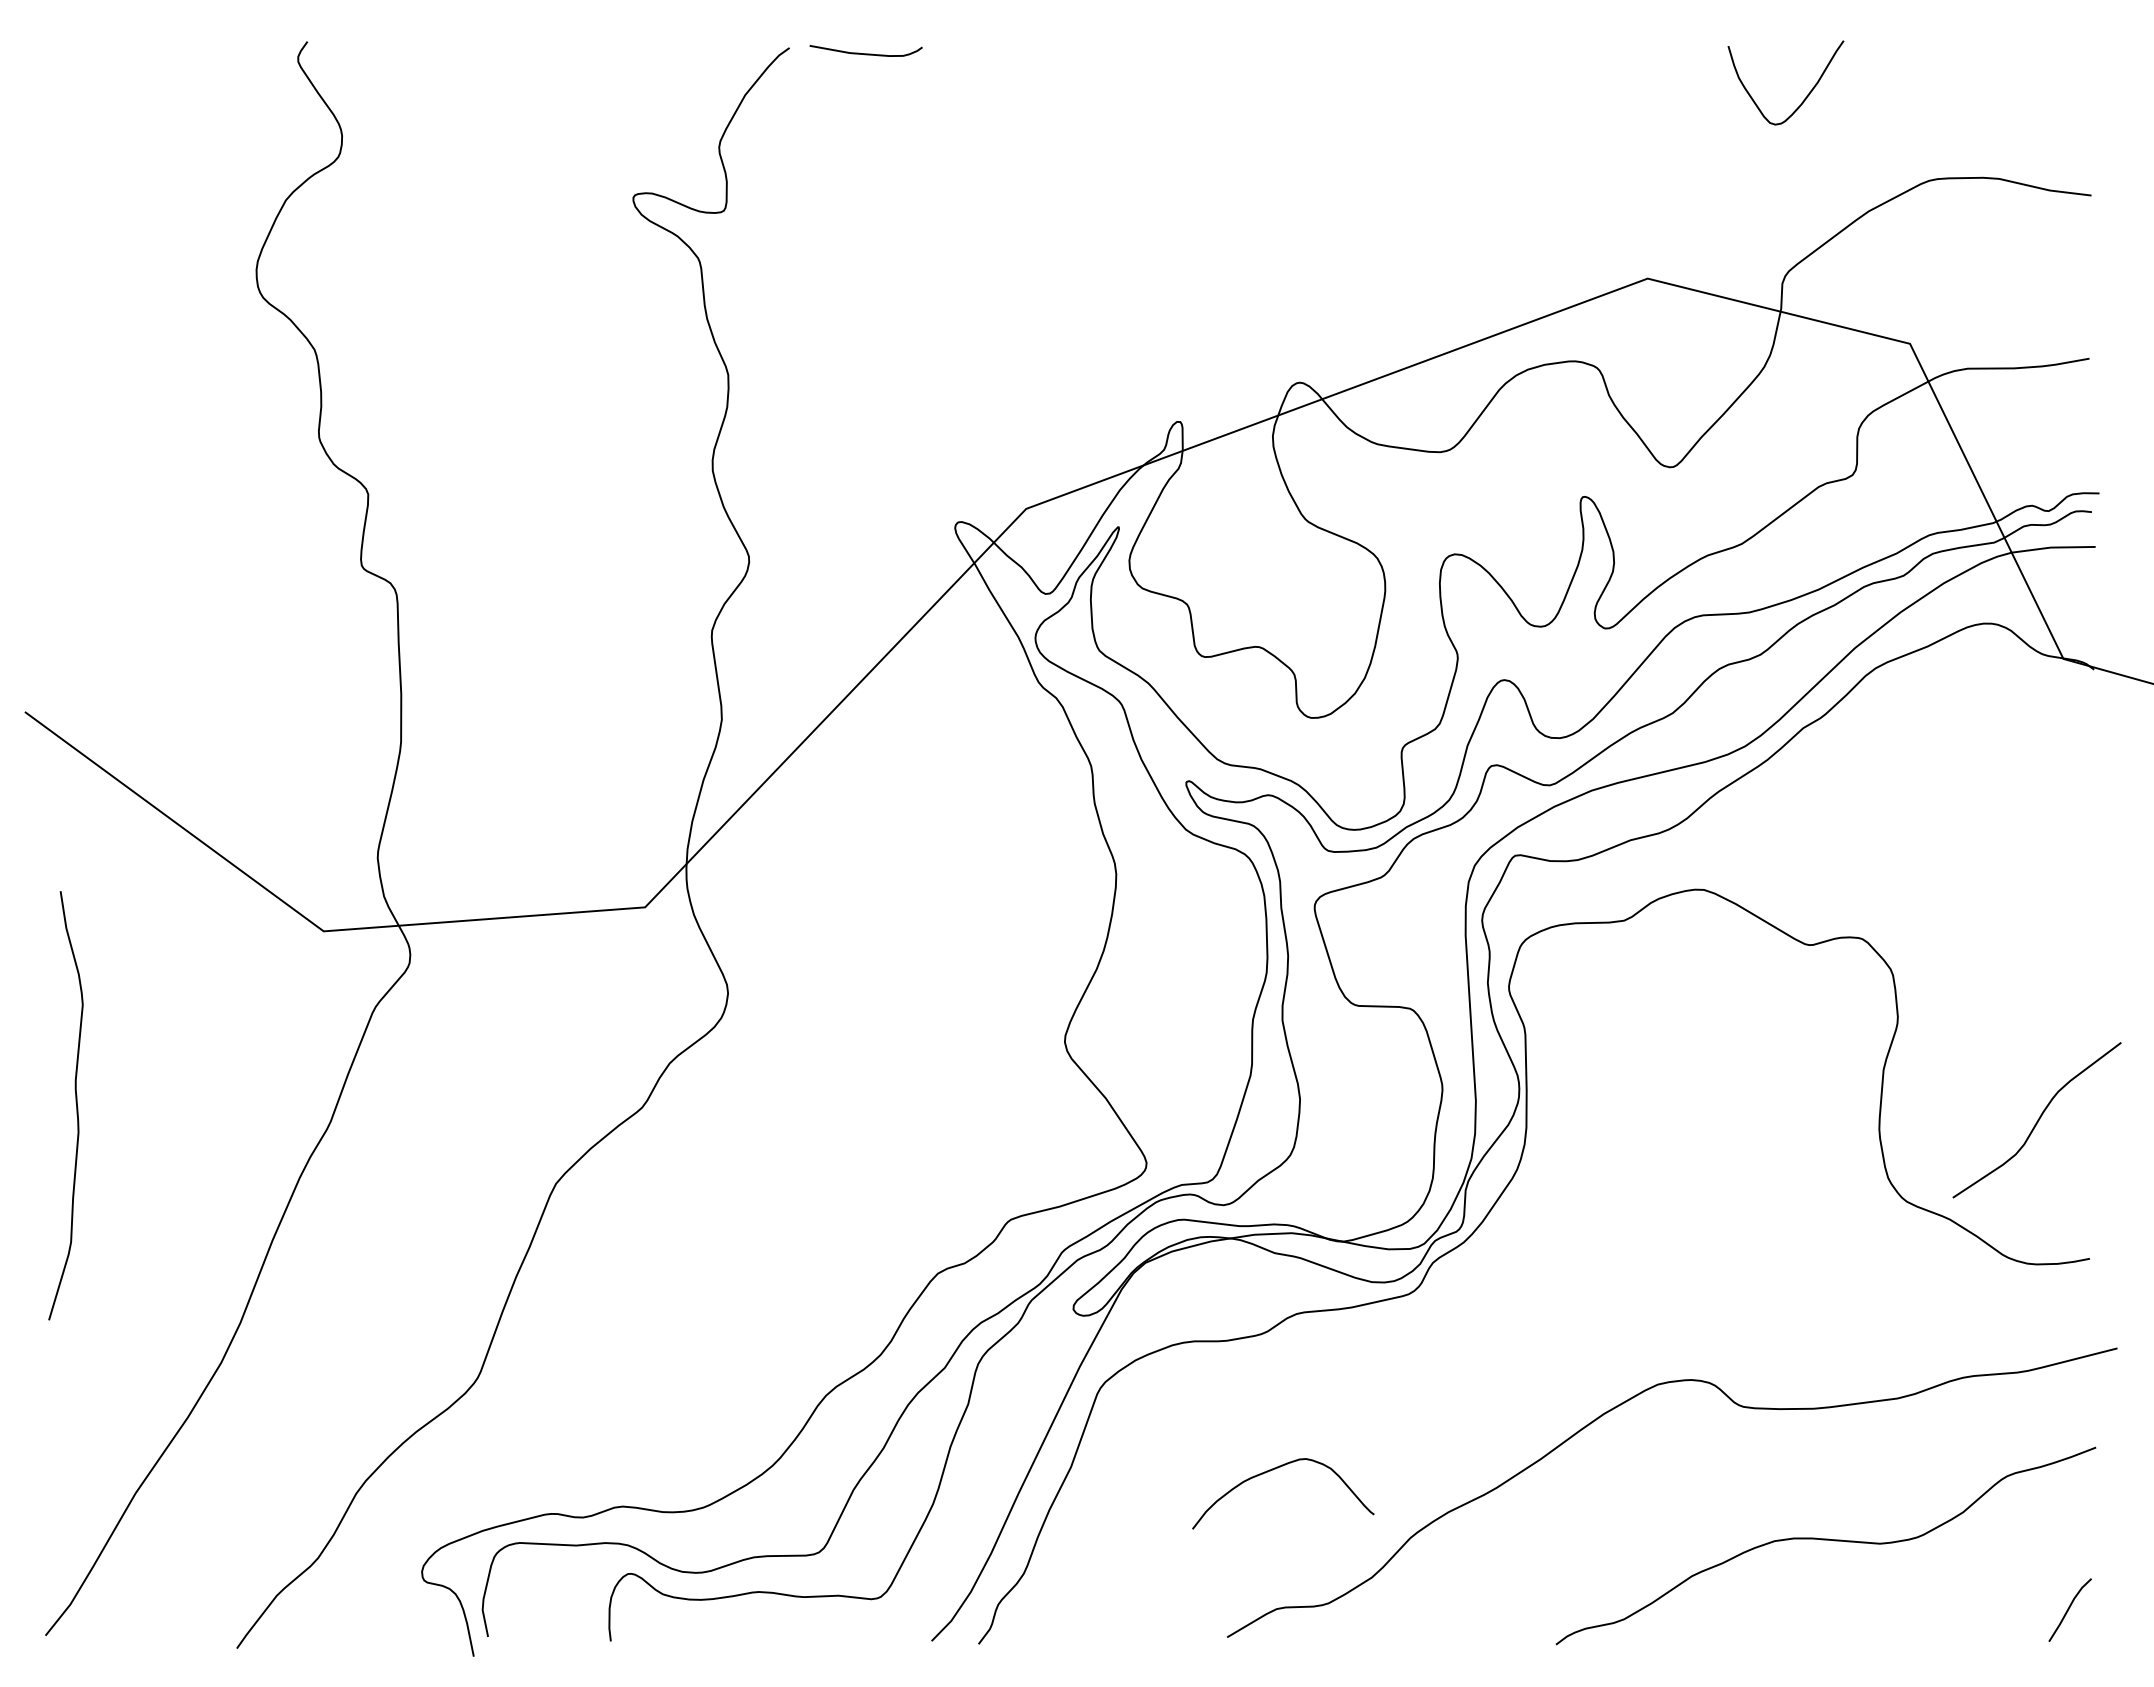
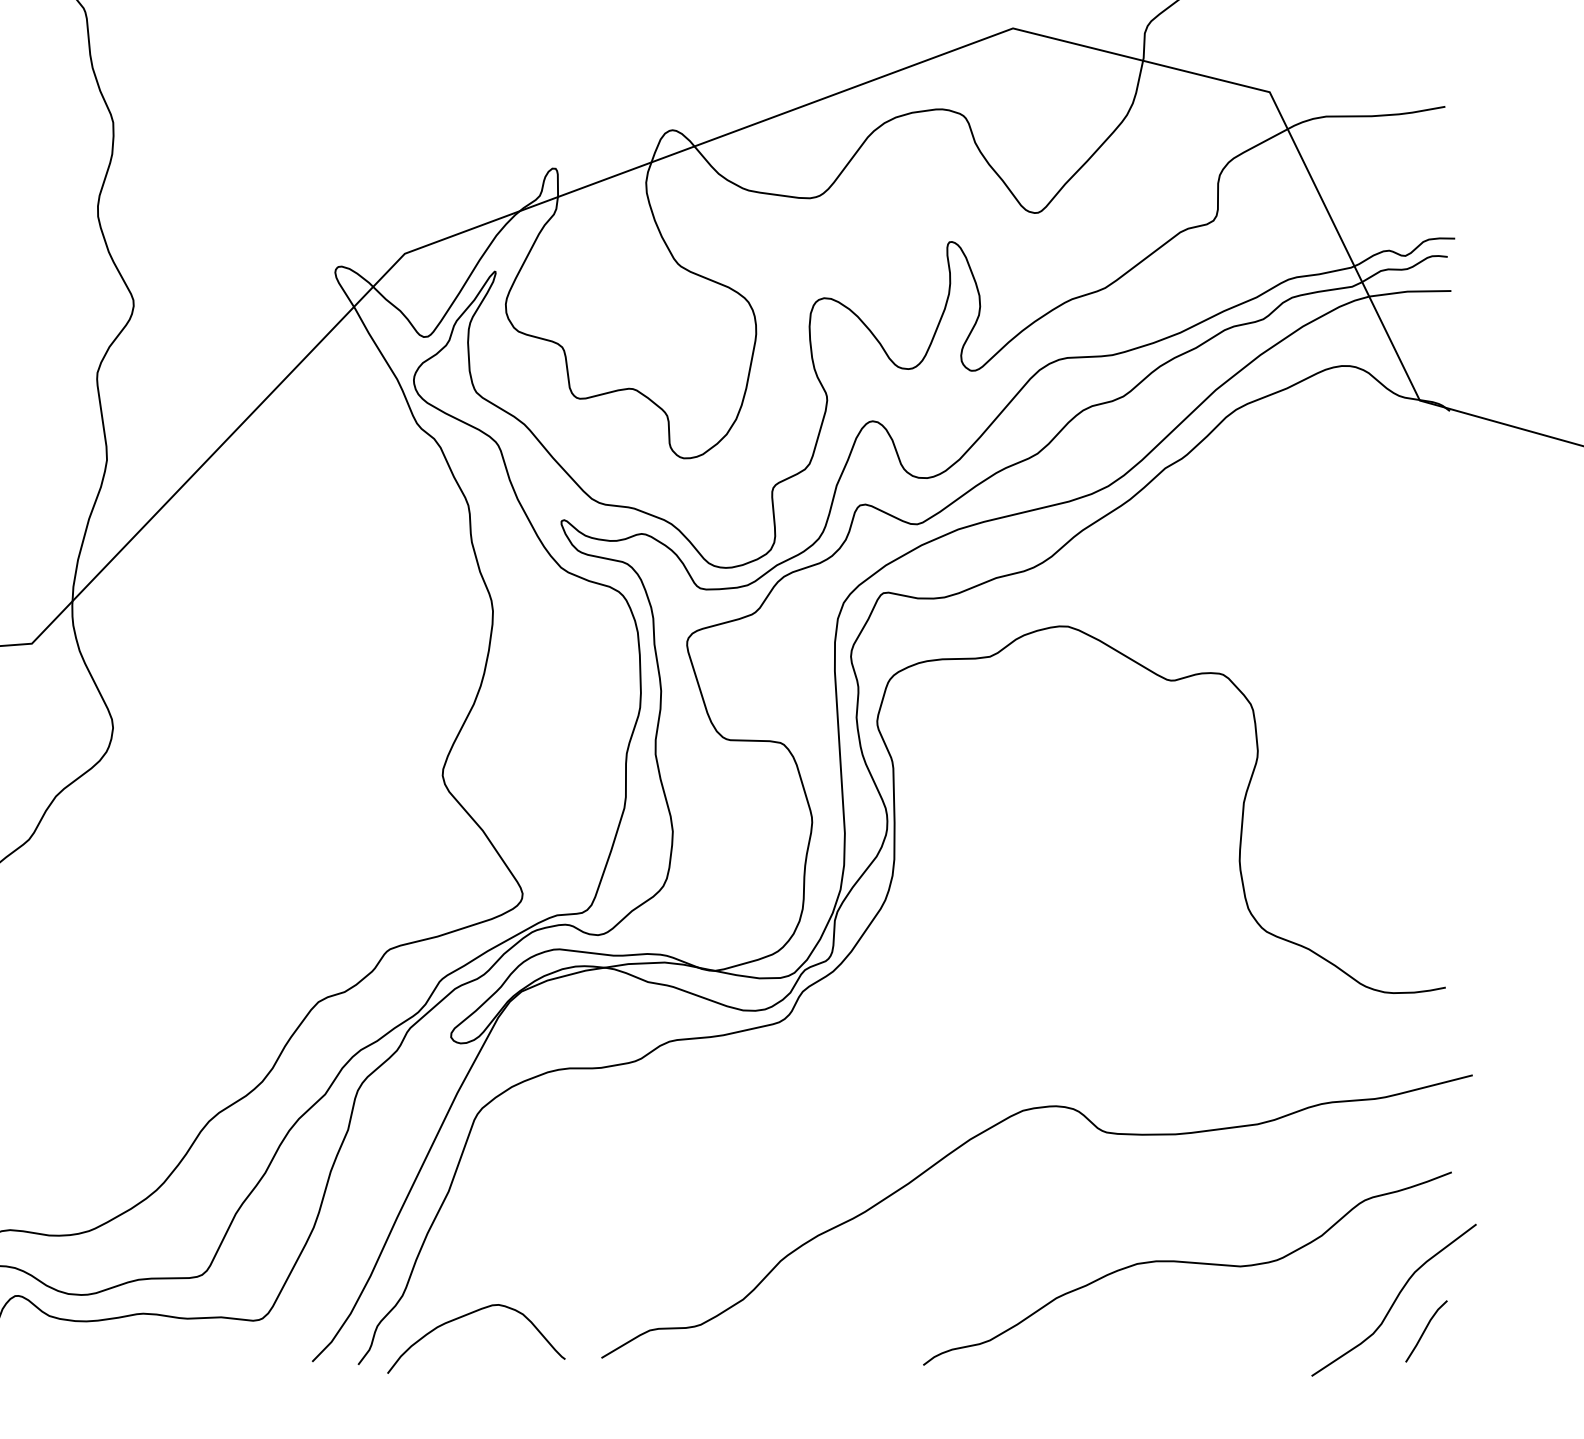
curve: (2037, 1120) -> (1394, 1300), moved
curve: (1273, 1470) -> (466, 1316), moved

